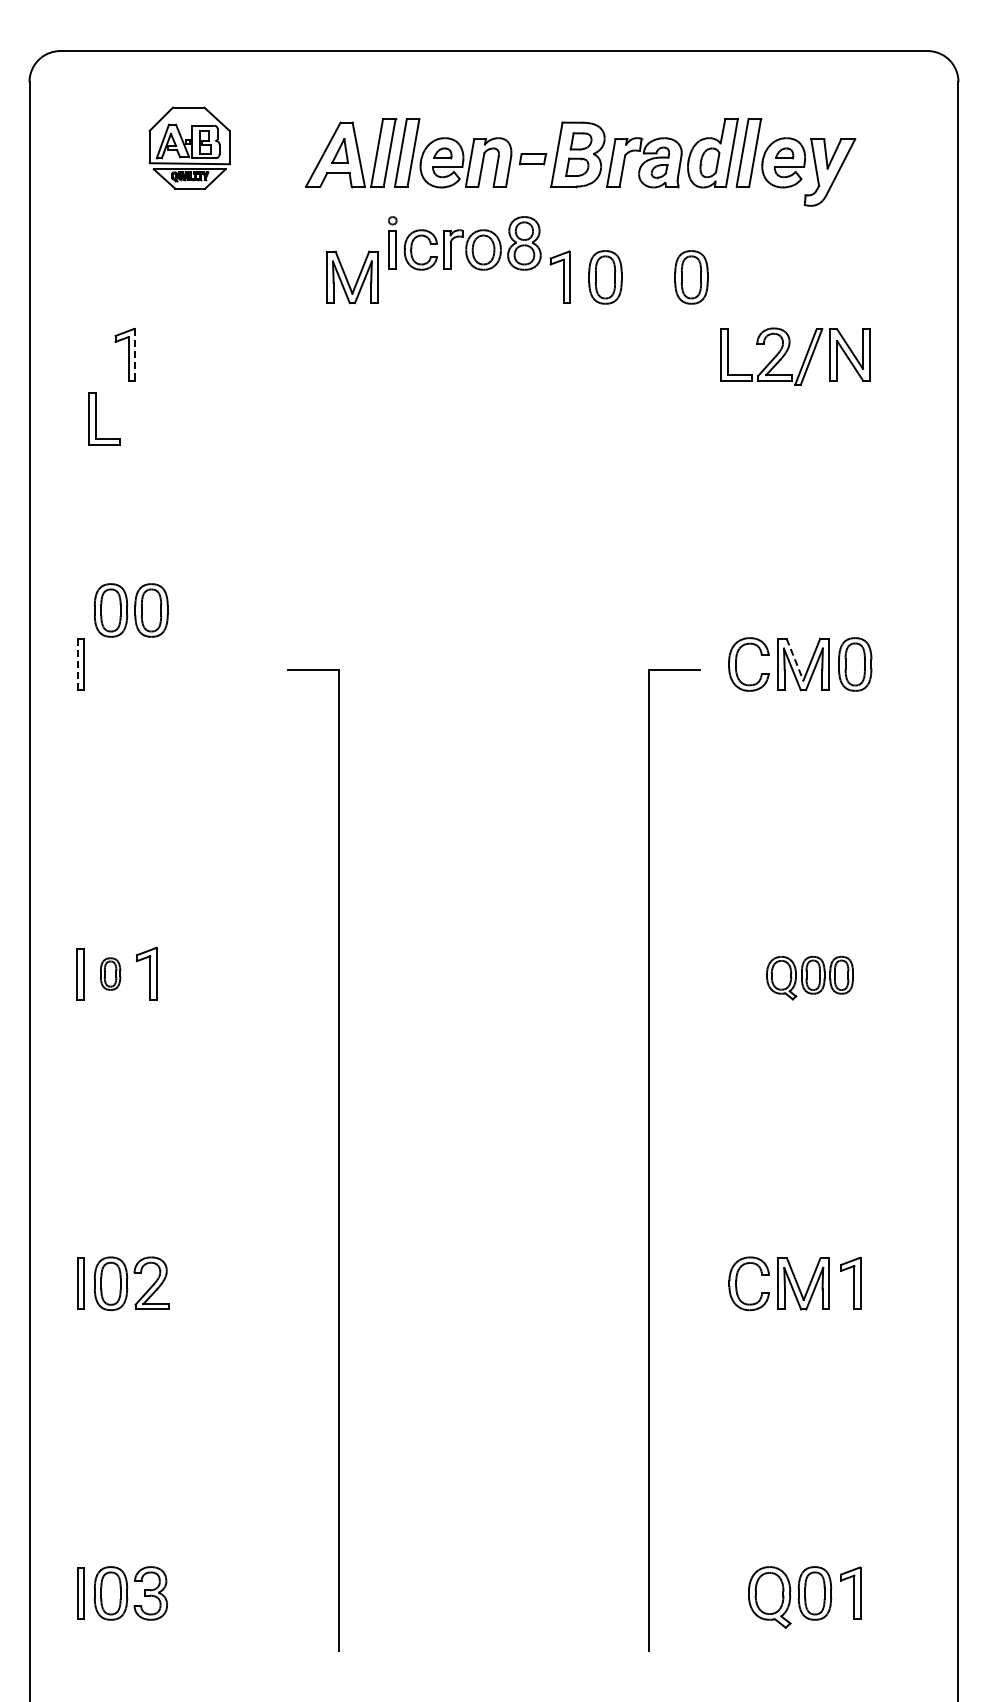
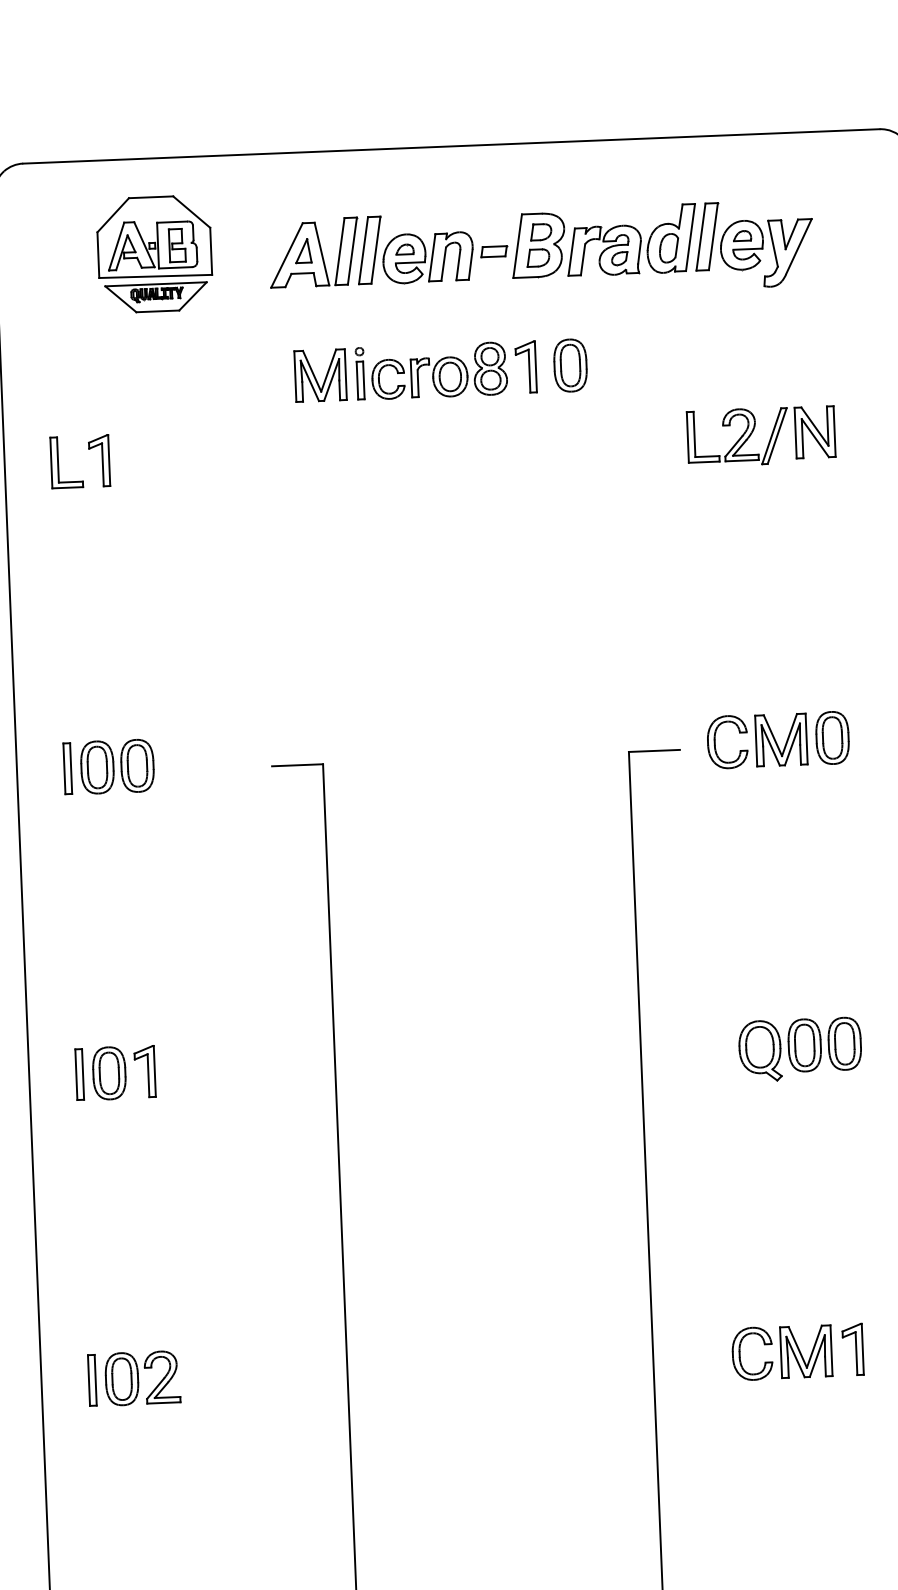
part: (189, 147) -> (154, 253), size x1.43
part: (464, 243) -> (431, 371), moved
part: (691, 277) -> (655, 362), removed
line: (135, 354) -> (109, 460), dashed -> solid
part: (96, 418) -> (59, 462), moved
part: (130, 610) -> (116, 766), moved
line: (795, 659) -> (773, 735), dashed -> solid
line: (77, 664) -> (64, 768), dashed -> solid
part: (110, 973) -> (109, 1072), size x1.67
part: (809, 977) -> (799, 1048), size x1.43

